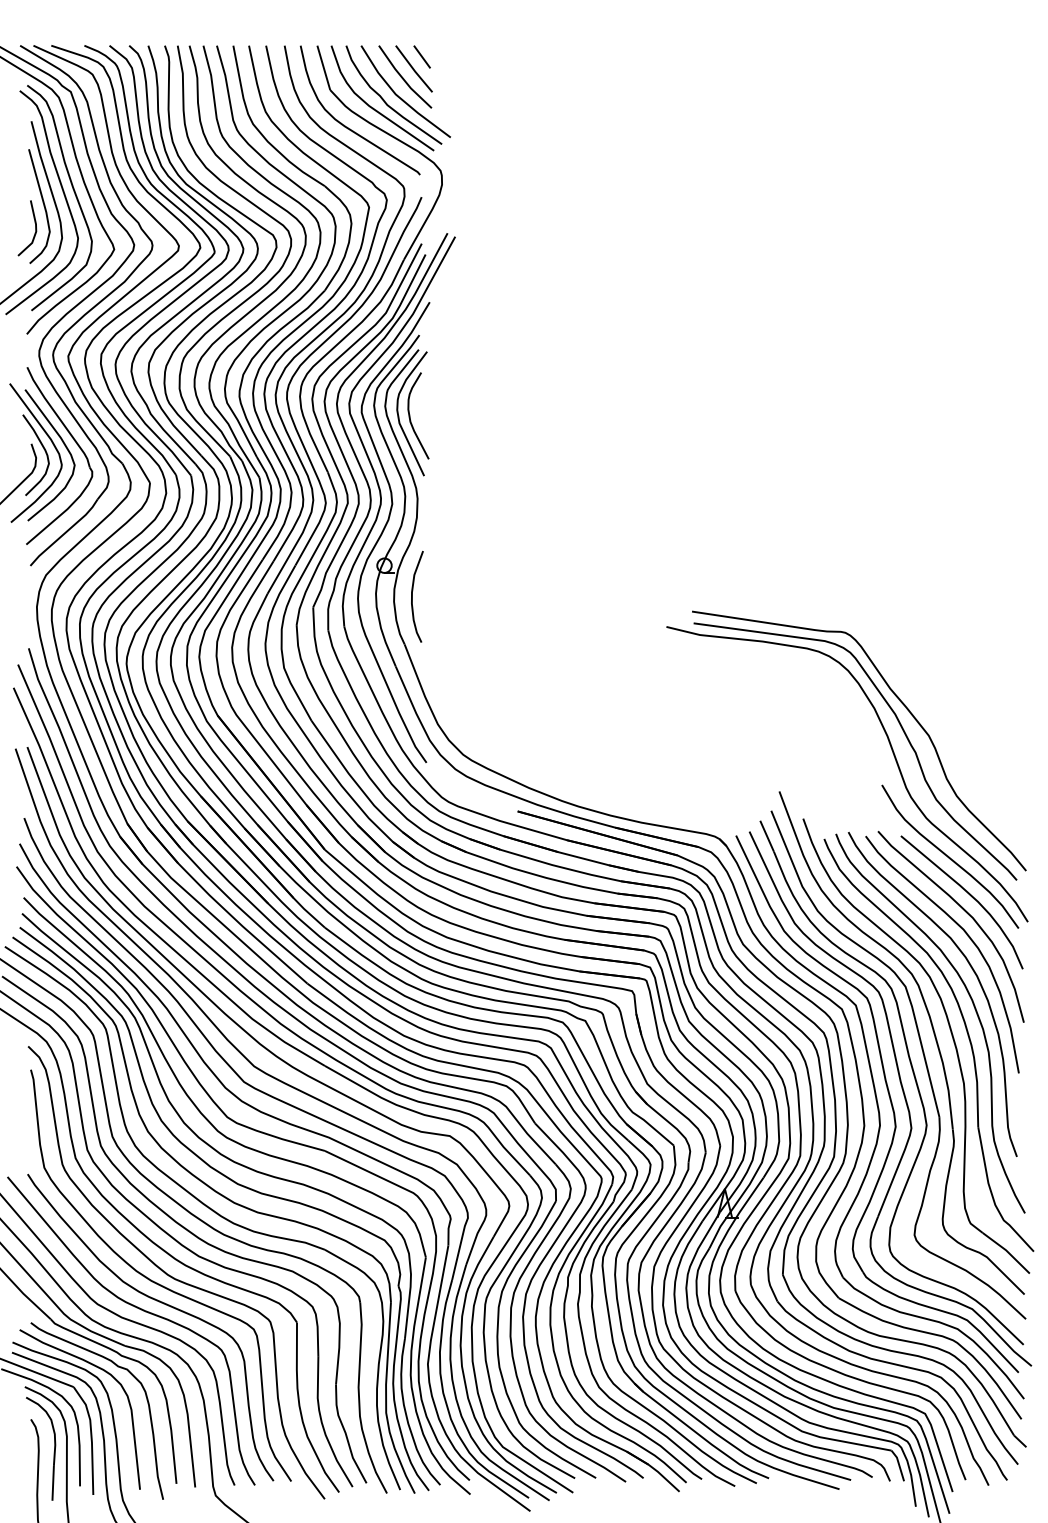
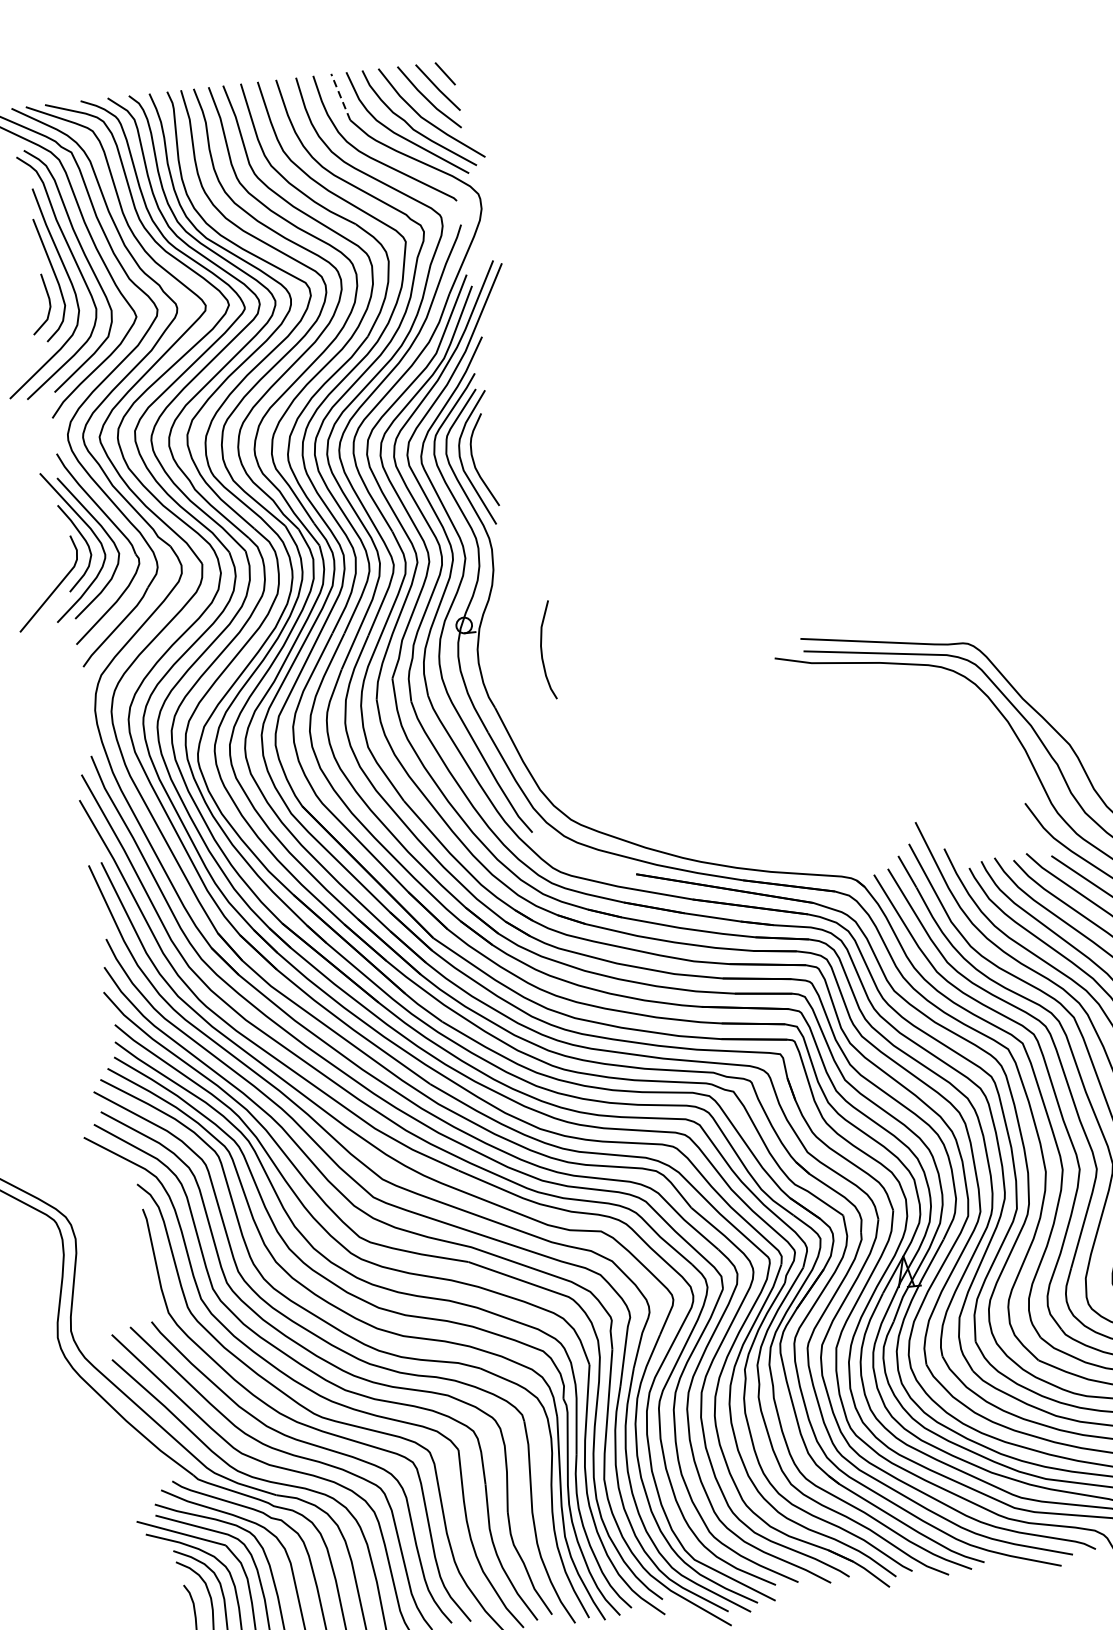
line: (323, 67) -> (340, 96), solid -> dashed
curve: (412, 596) -> (542, 650), moved

